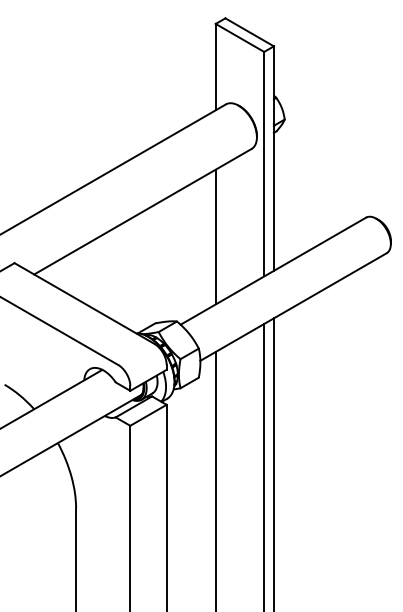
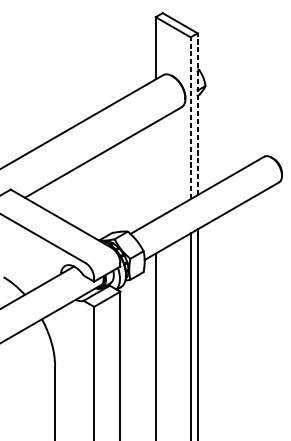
line: (273, 158) -> (197, 114), solid -> dashed
line: (264, 163) -> (190, 117), solid -> dashed
line: (215, 236) -> (155, 170), removed

